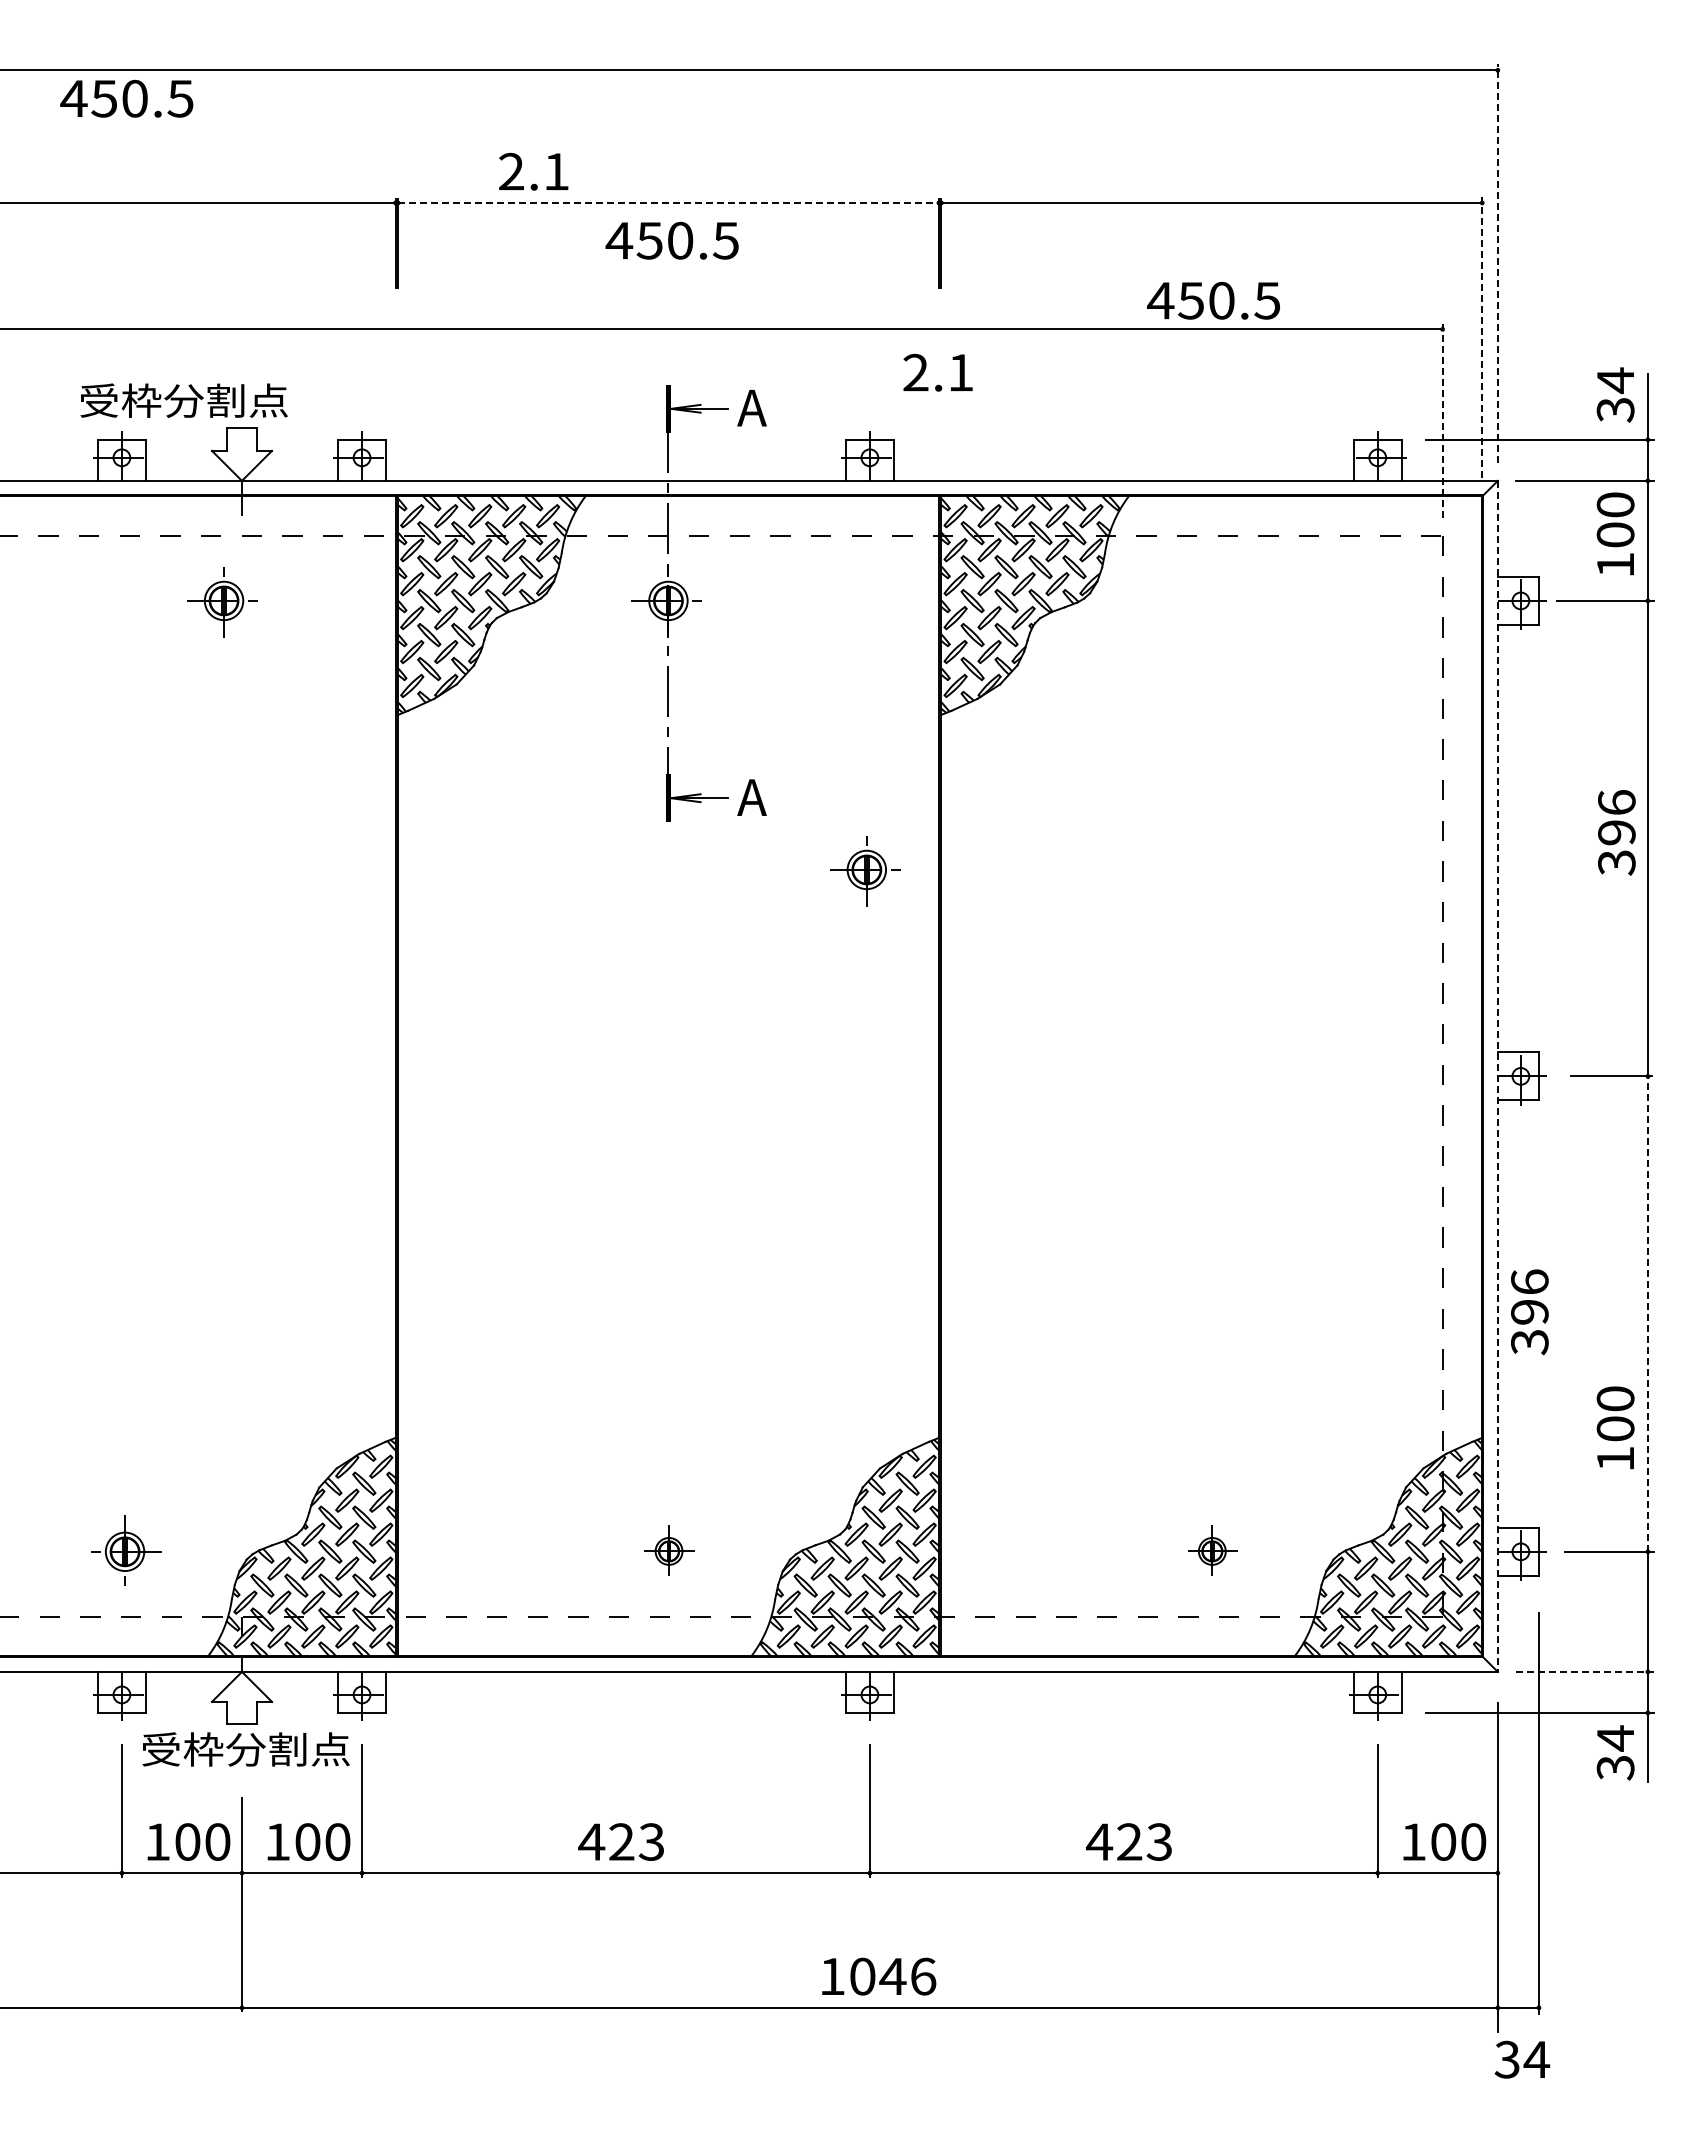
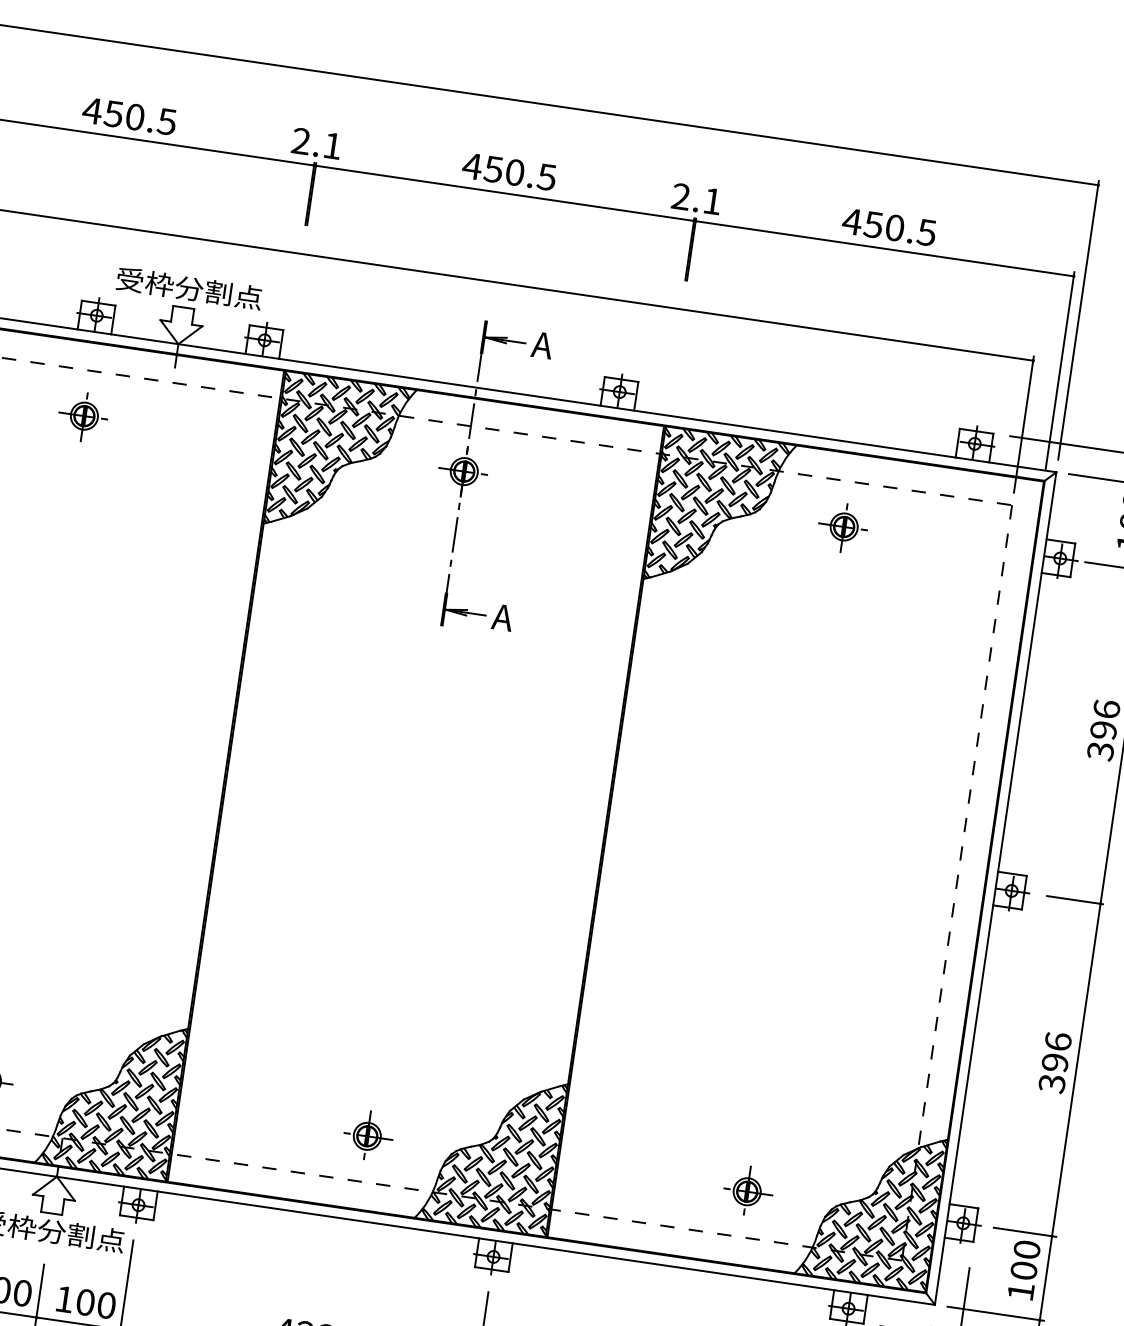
text: (126, 98) -> (129, 116), moved
text: (533, 171) -> (316, 143), moved
line: (669, 202) -> (505, 193), dashed -> solid
text: (671, 240) -> (508, 171), moved
line: (1497, 263) -> (1078, 320), dashed -> solid
text: (1213, 300) -> (889, 226), moved
line: (1482, 337) -> (1060, 370), dashed -> solid
text: (937, 372) -> (696, 198), moved
text: (183, 400) -> (189, 288), moved
line: (1442, 420) -> (1023, 424), dashed -> solid
part: (222, 602) -> (83, 417), moved
part: (865, 871) -> (843, 527), moved
line: (1497, 1076) -> (995, 888), dashed -> solid
text: (1529, 1312) -> (1054, 1062), moved
line: (1647, 1314) -> (1075, 1070), dashed -> solid
text: (1615, 1427) -> (1024, 1269), moved
part: (670, 1550) -> (368, 1135), size x1.43
part: (1213, 1550) -> (748, 1191), size x1.43
line: (1585, 1671) -> (996, 1313), dashed -> solid

